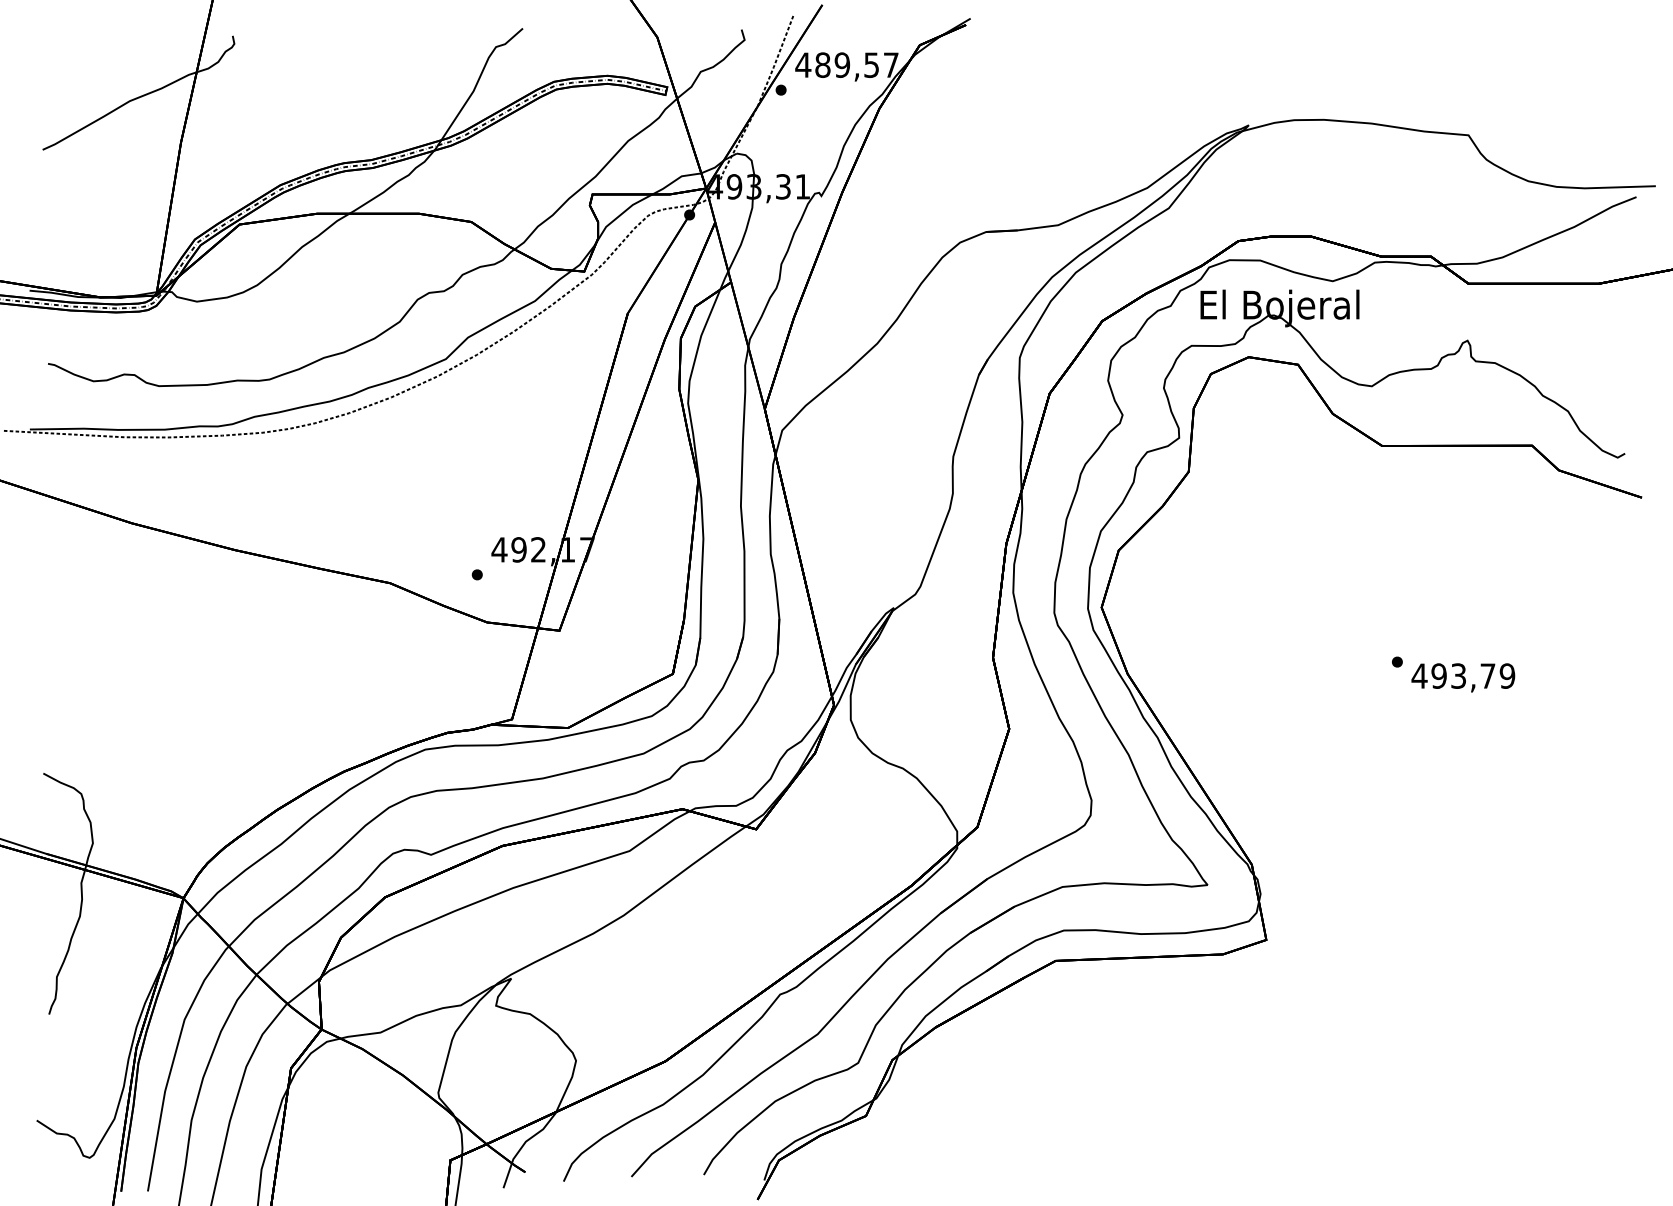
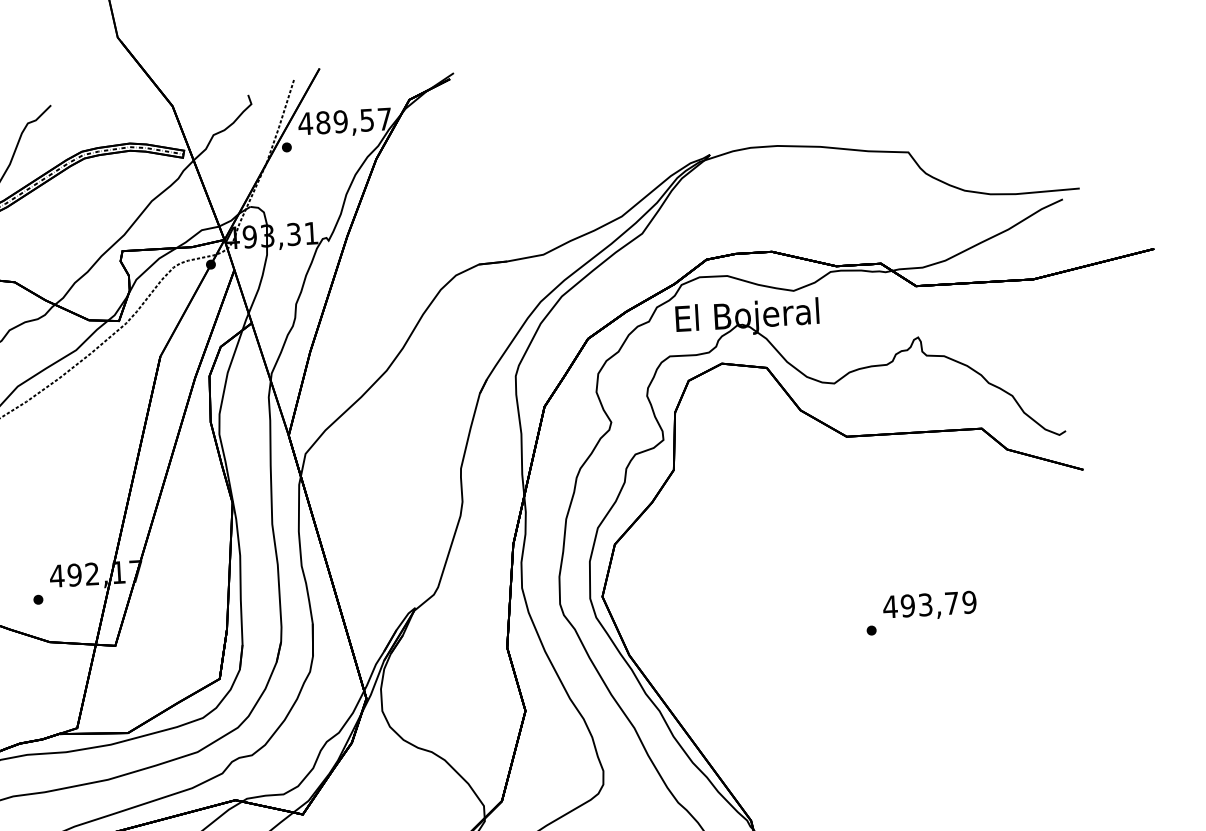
text: (1463, 677) -> (929, 605), moved

